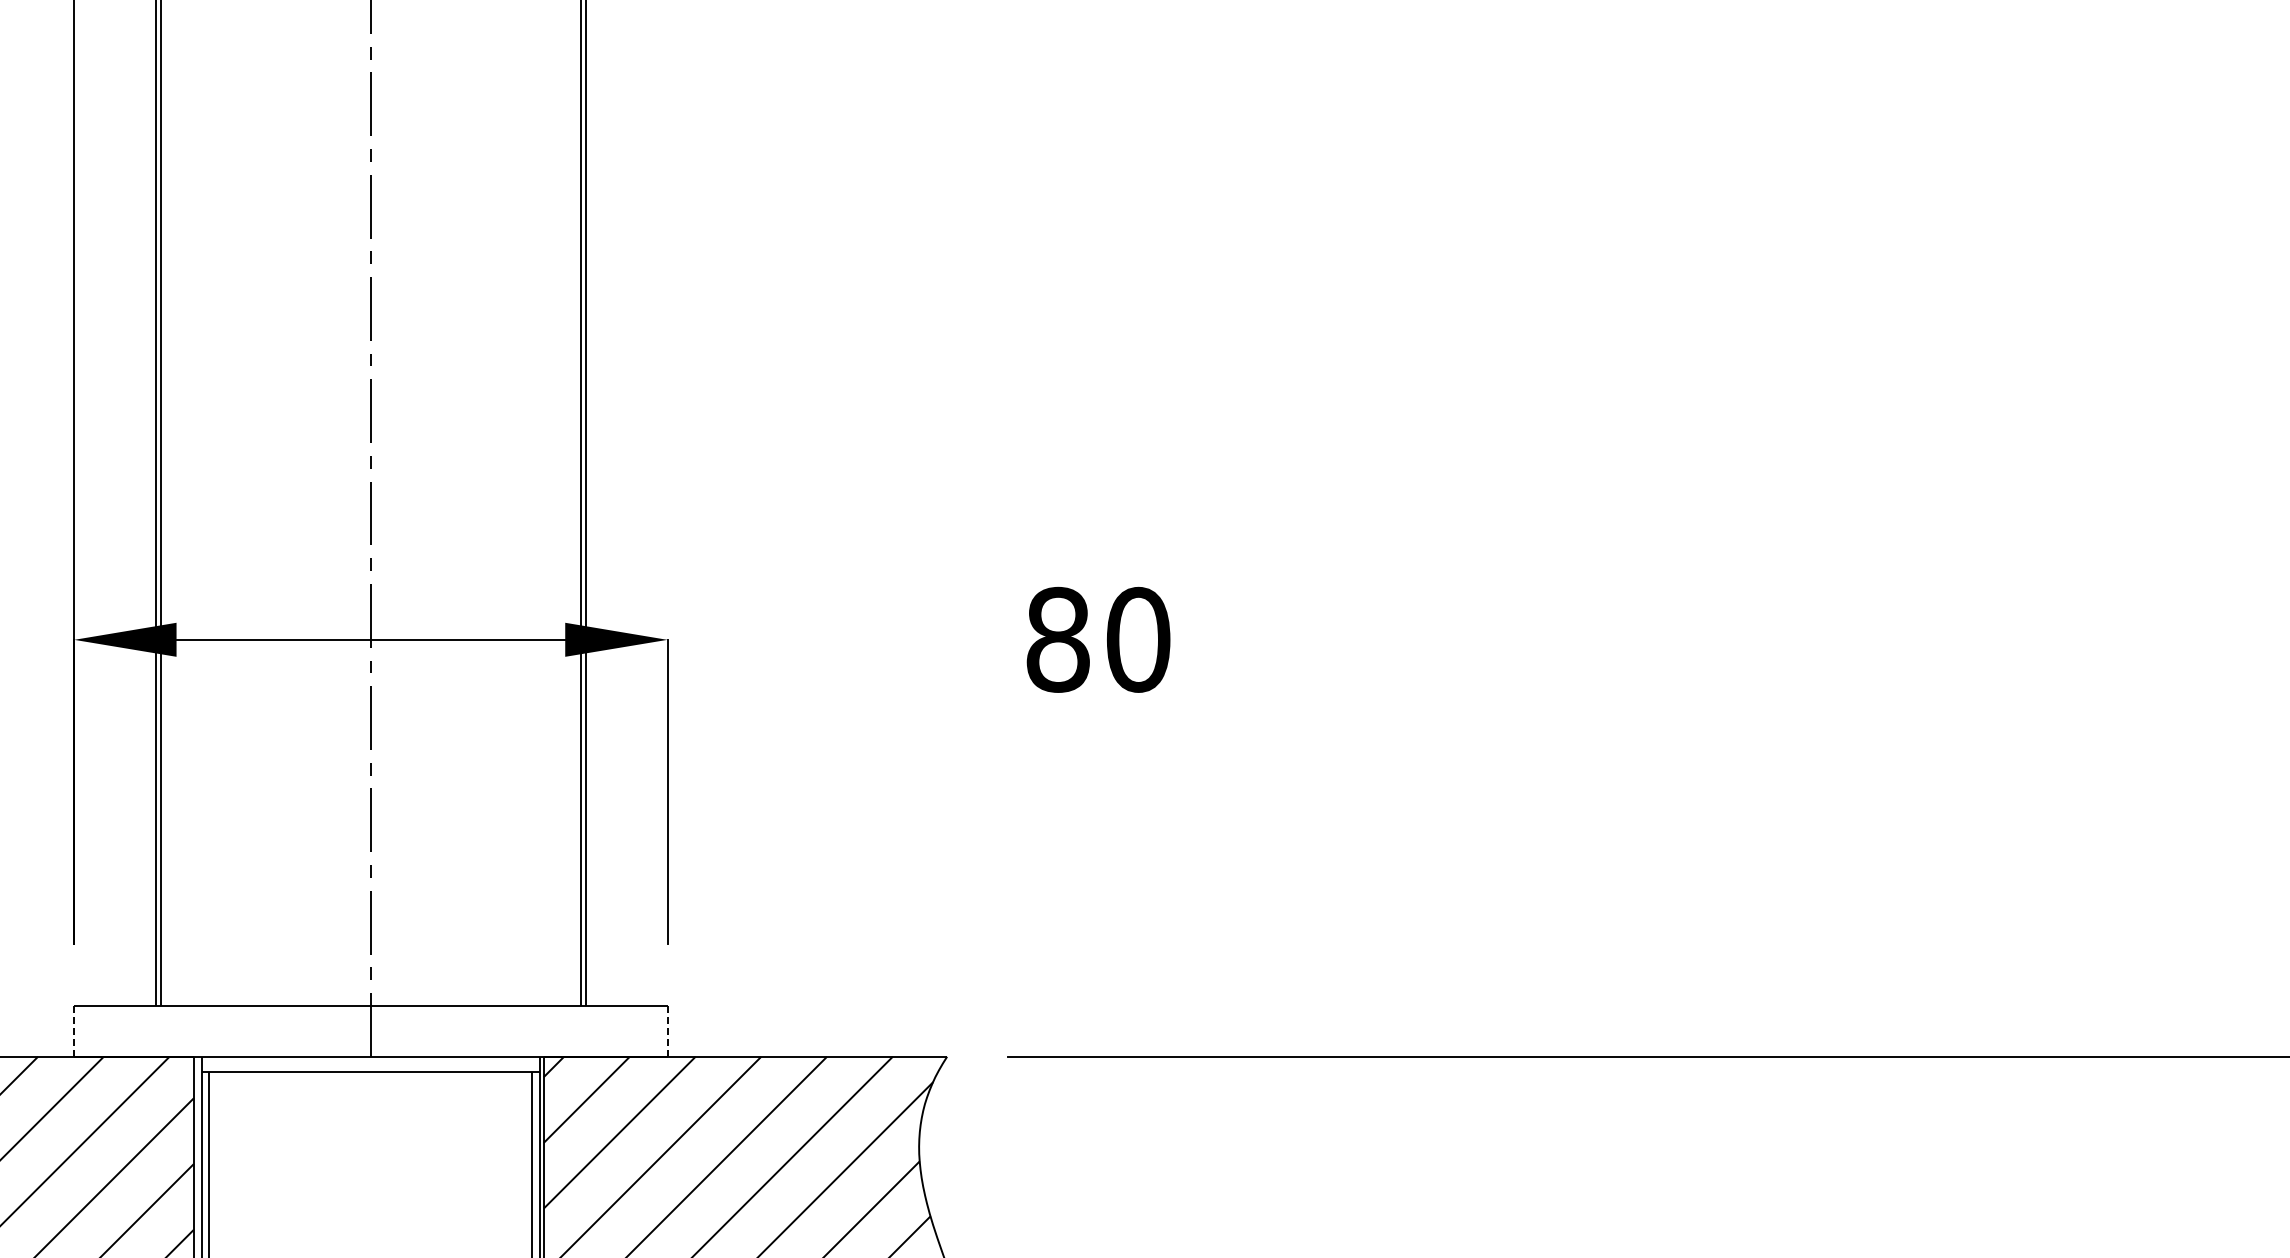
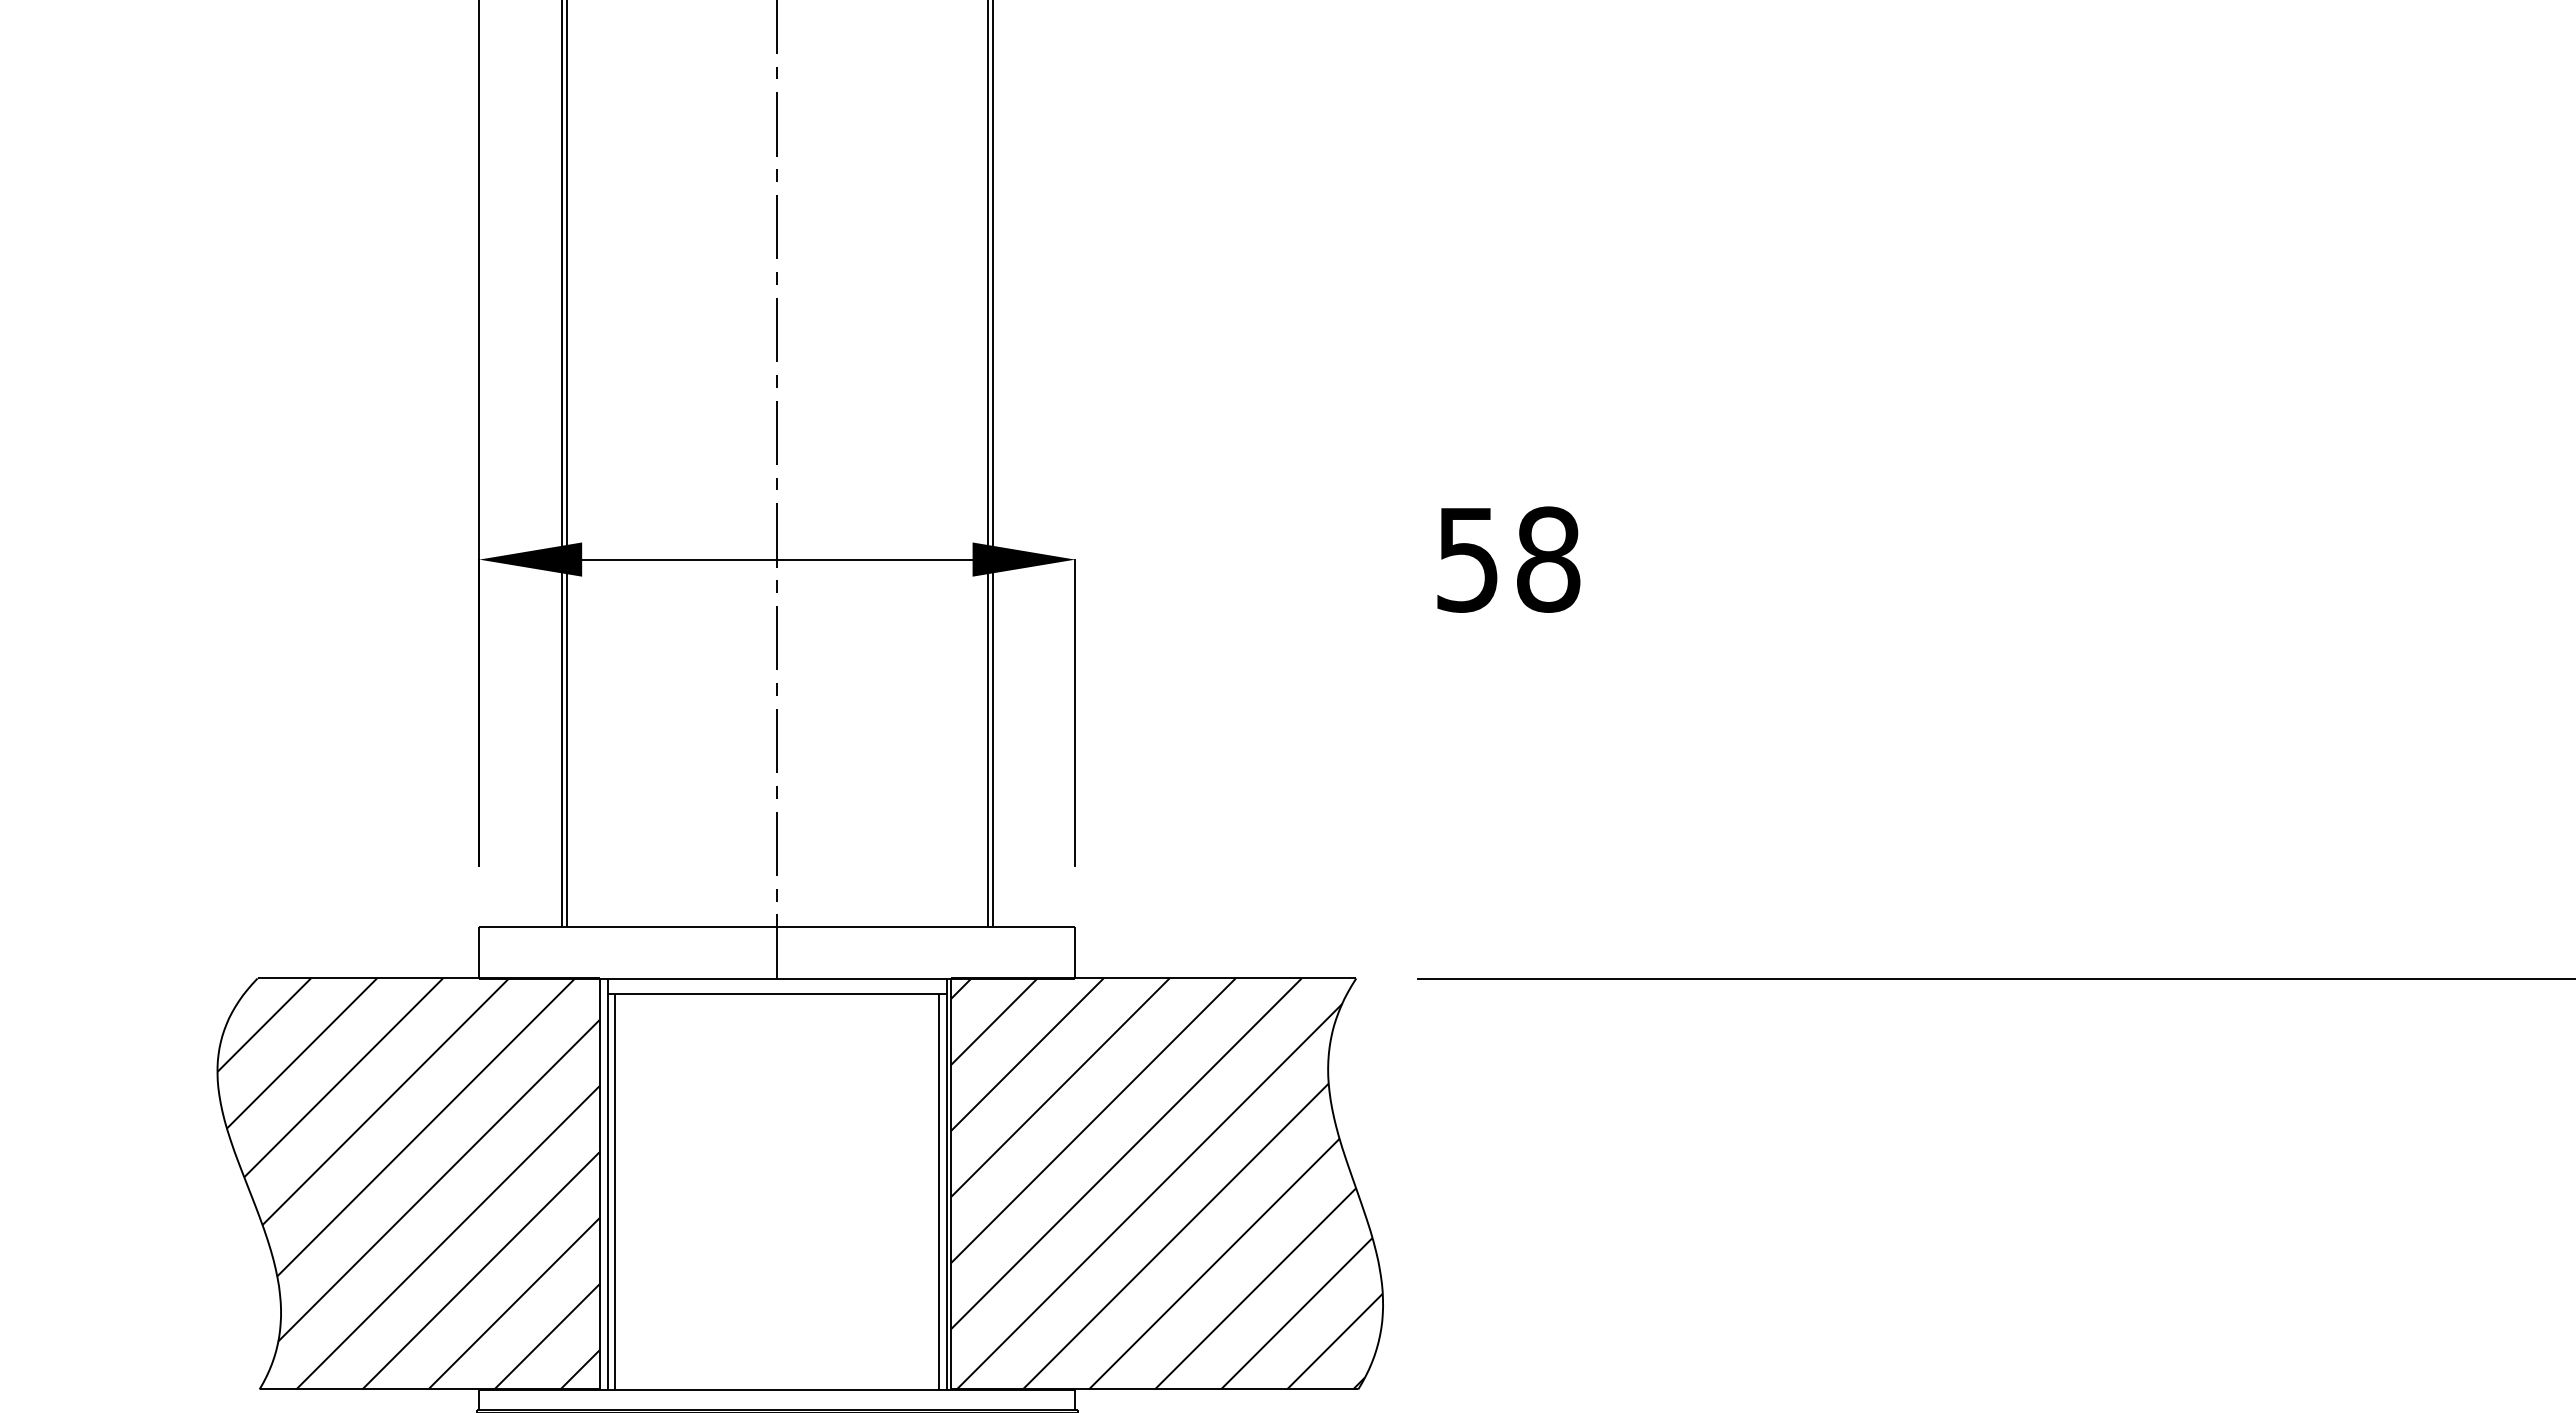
text: (1098, 639) -> (1508, 559), 80 -> 58
line: (74, 1030) -> (479, 952), dashed -> solid
line: (667, 1030) -> (1075, 952), dashed -> solid

